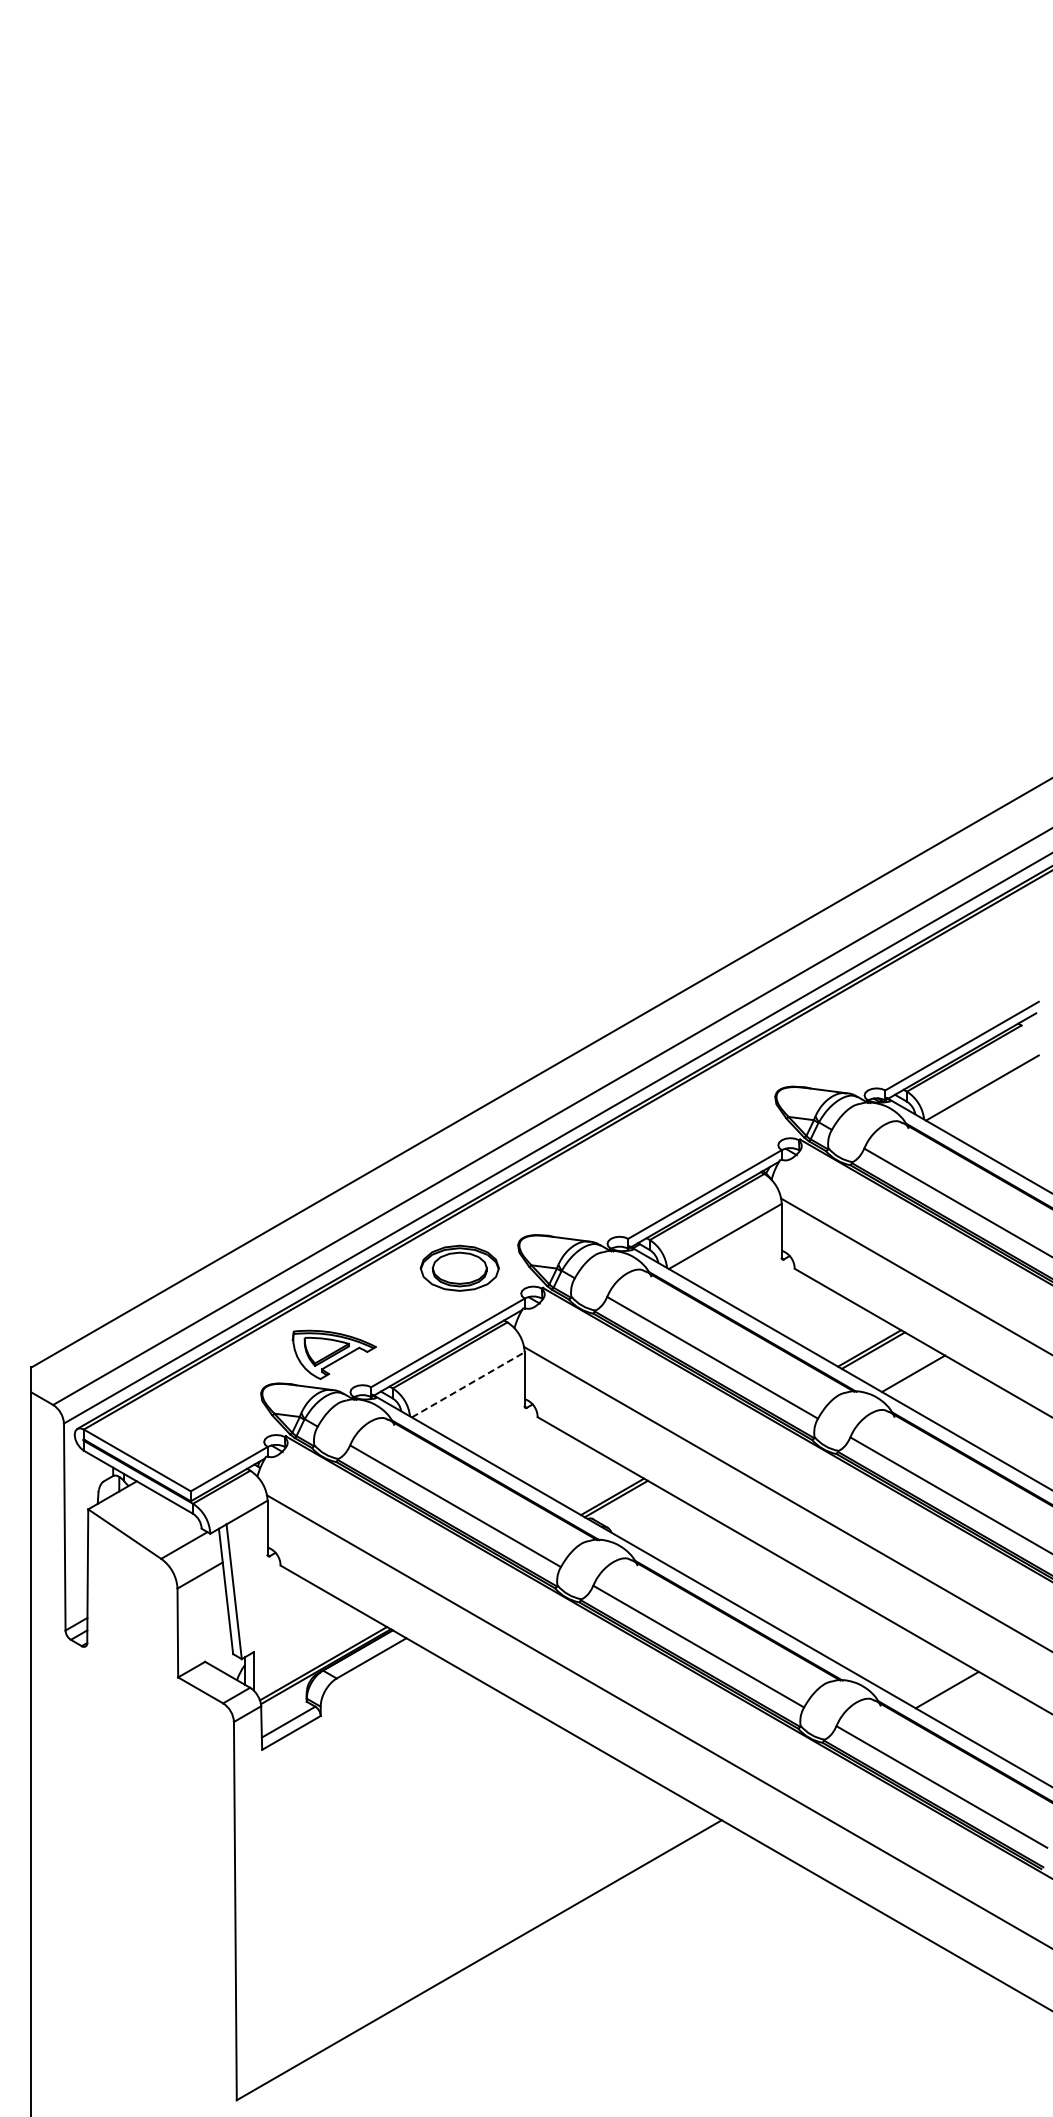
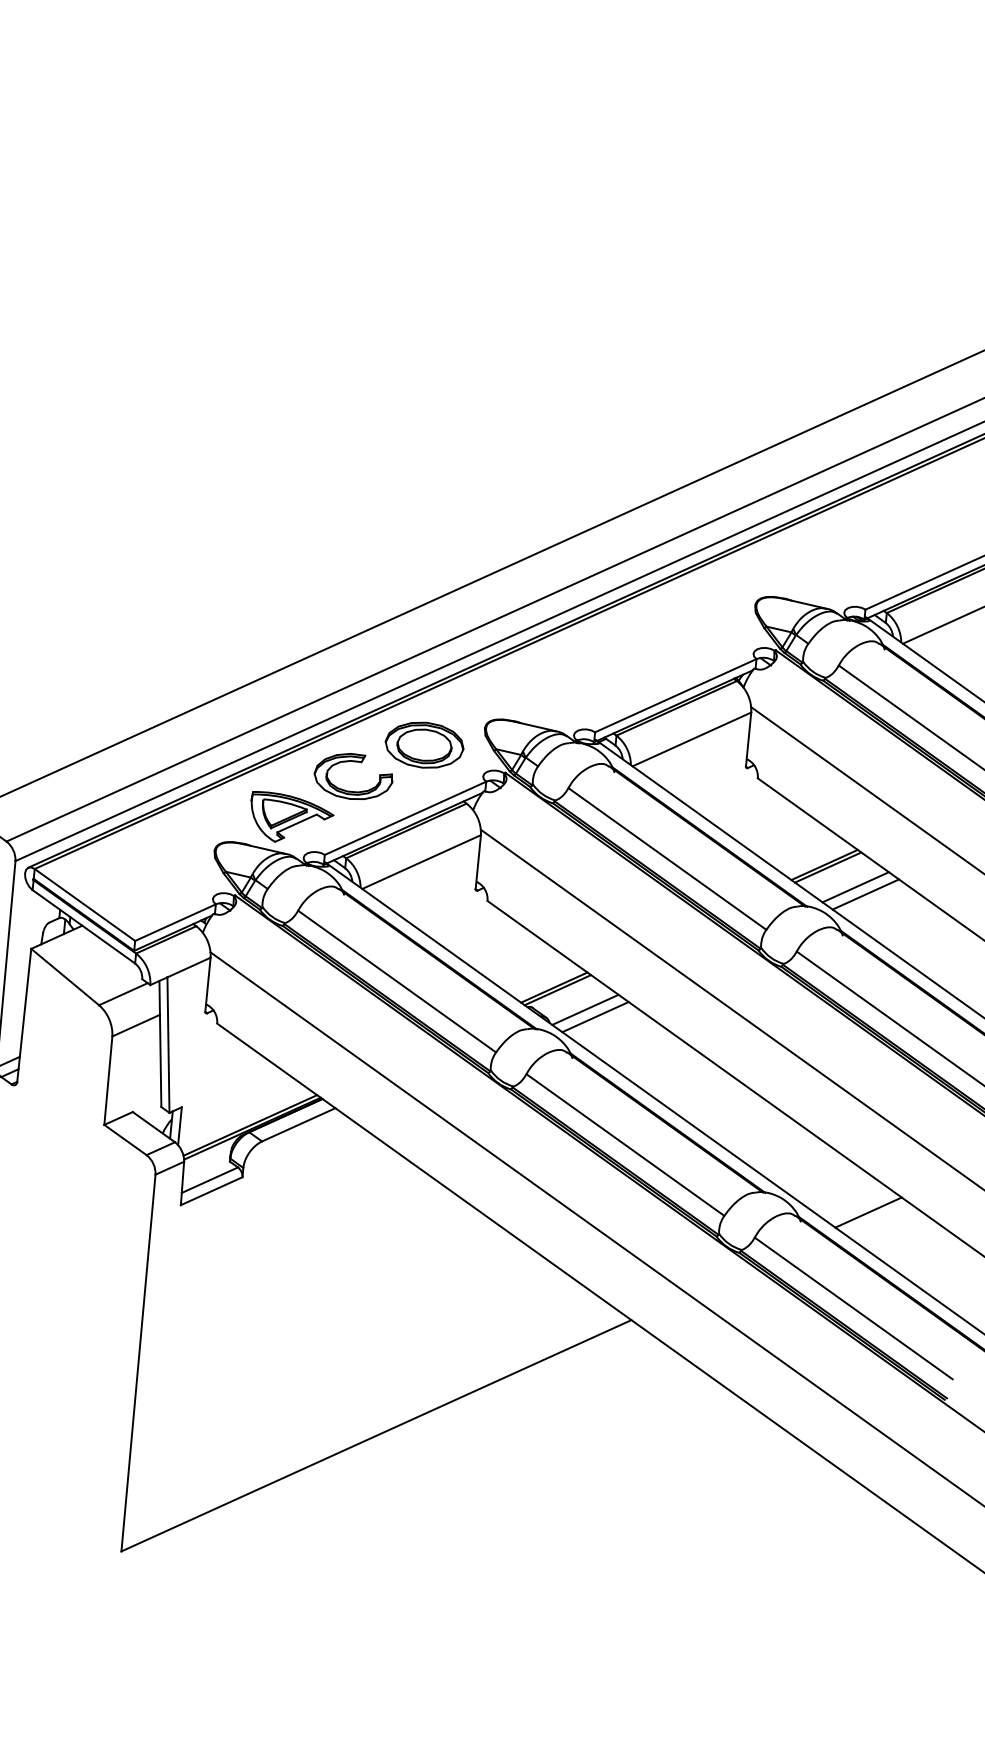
part: (392, 1292) -> (355, 762), added
line: (902, 1367) -> (855, 887), added
line: (468, 1384) -> (421, 861), dashed -> solid
line: (645, 1515) -> (585, 1009), added
line: (656, 1521) -> (595, 1016), added

